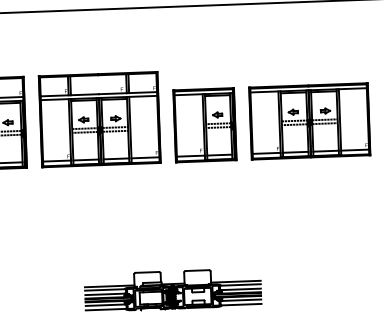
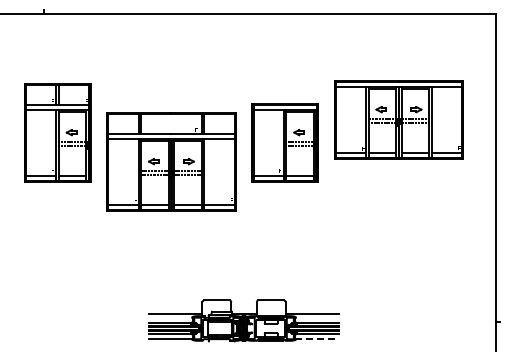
part: (99, 119) -> (171, 161), moved
part: (309, 120) -> (398, 119), moved
line: (240, 284) -> (317, 317), removed
line: (105, 289) -> (170, 317), removed
line: (241, 304) -> (317, 339), solid -> dashed

